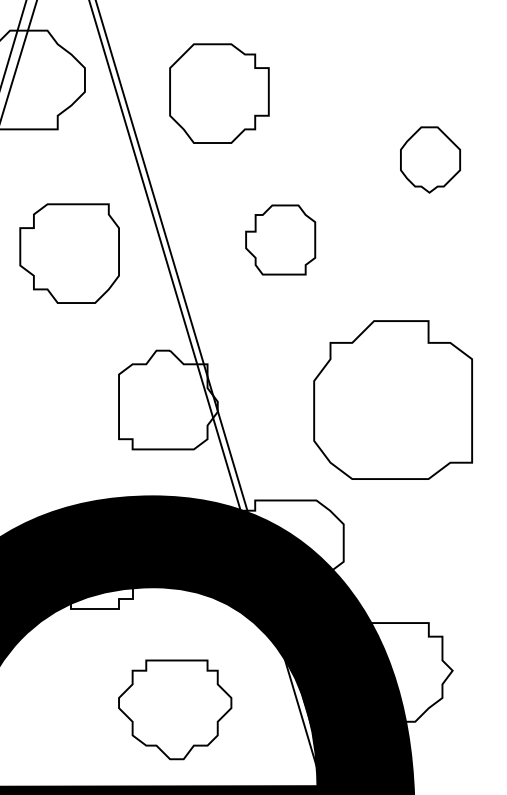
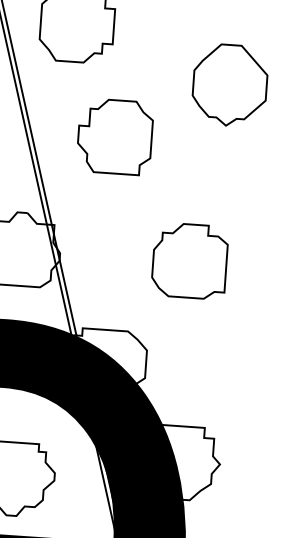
part: (430, 159) -> (230, 85), size x1.67
part: (280, 239) -> (114, 136), size x1.43
part: (392, 399) -> (189, 260), size x0.62

